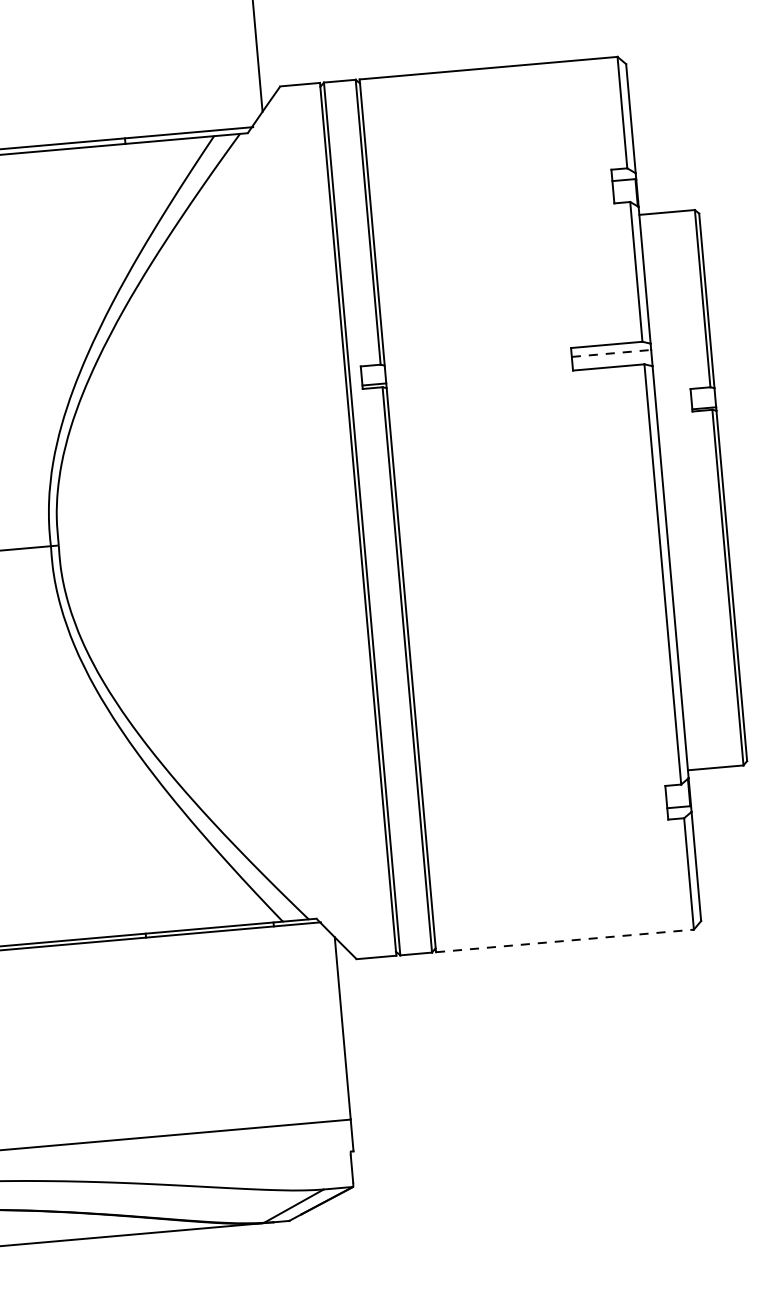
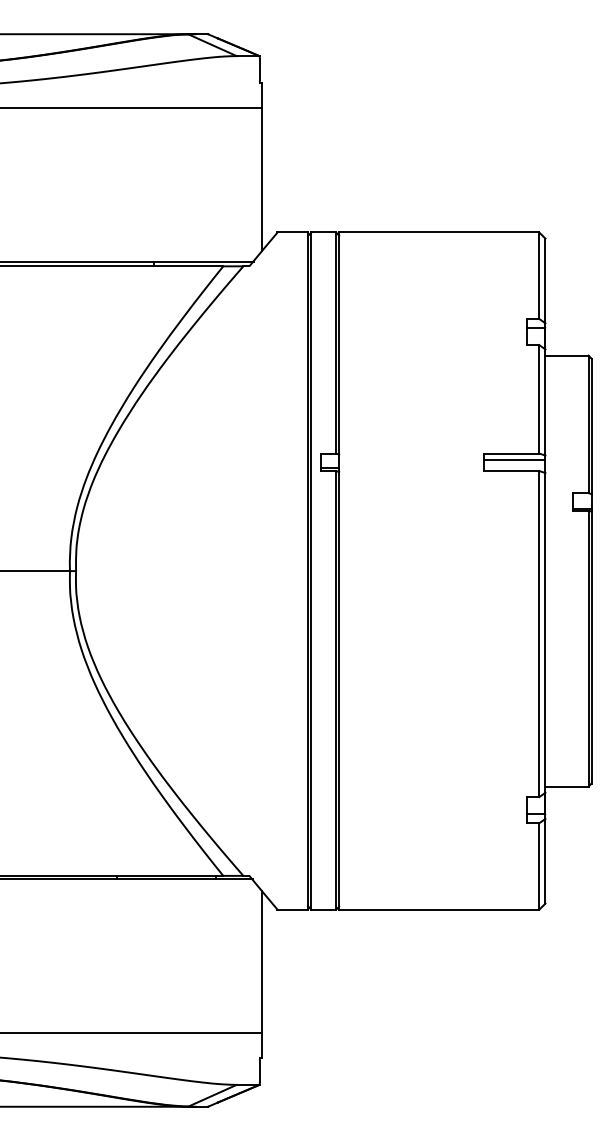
line: (611, 353) -> (514, 460), dashed -> solid
line: (565, 940) -> (439, 909), dashed -> solid

